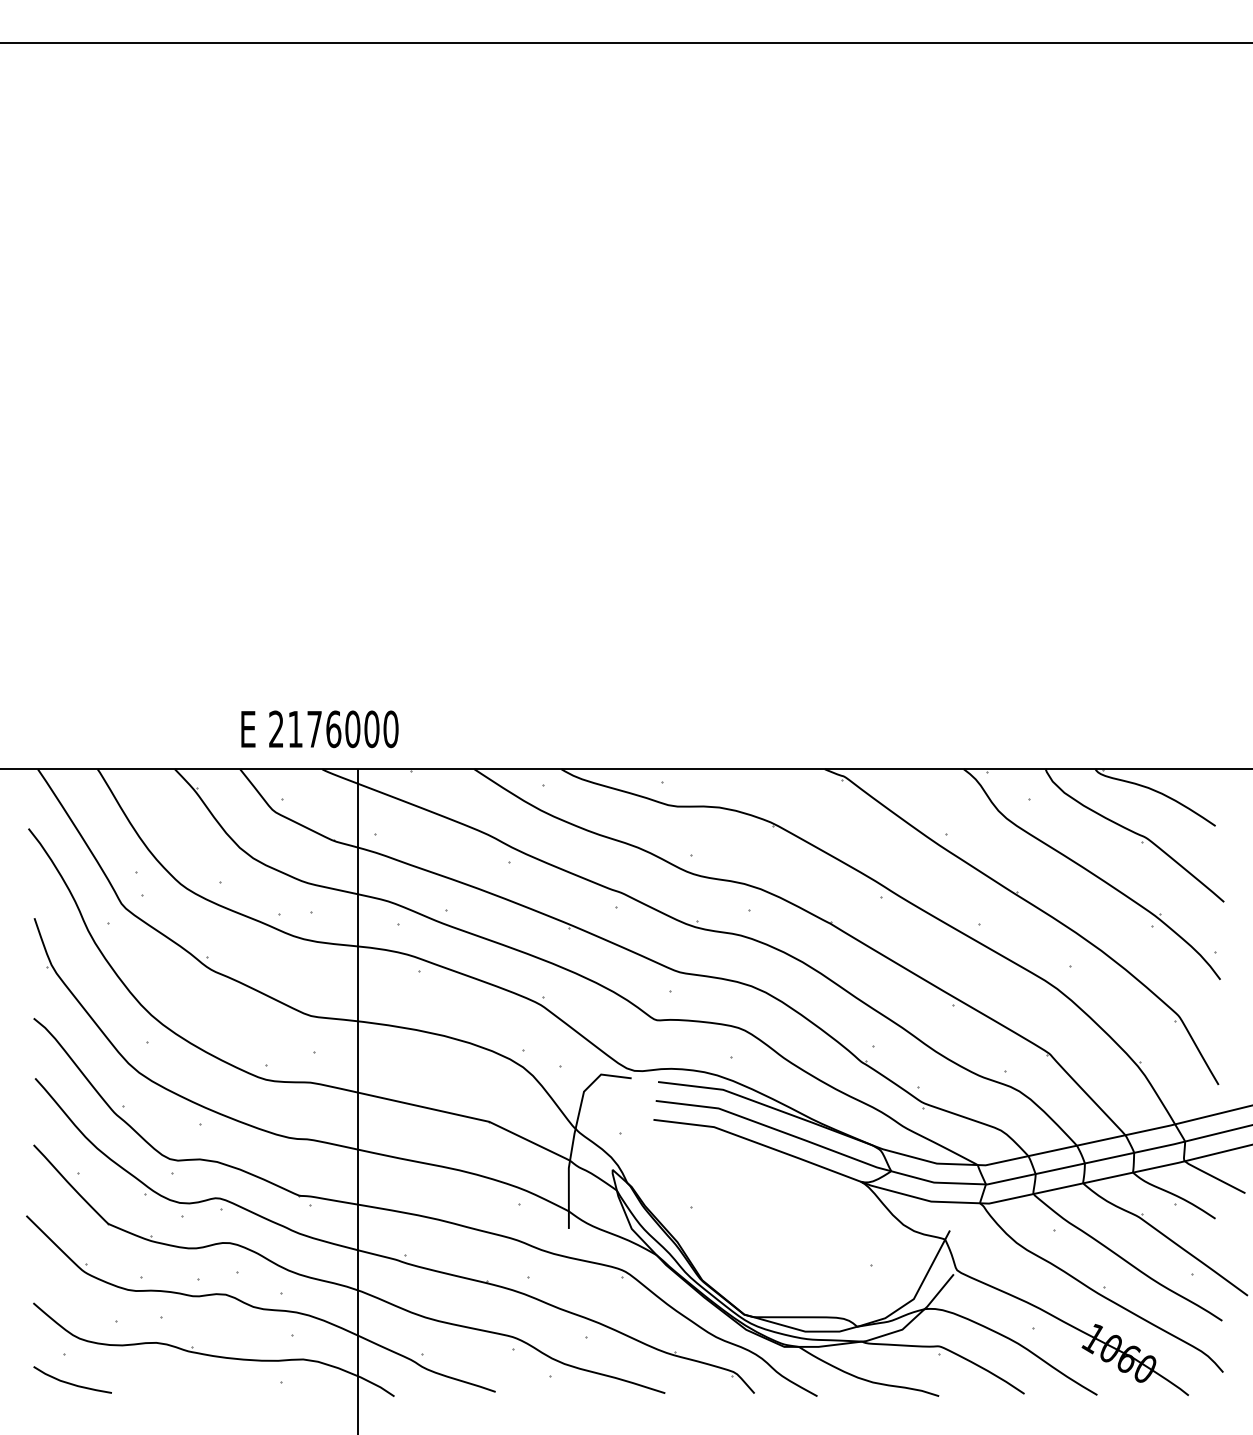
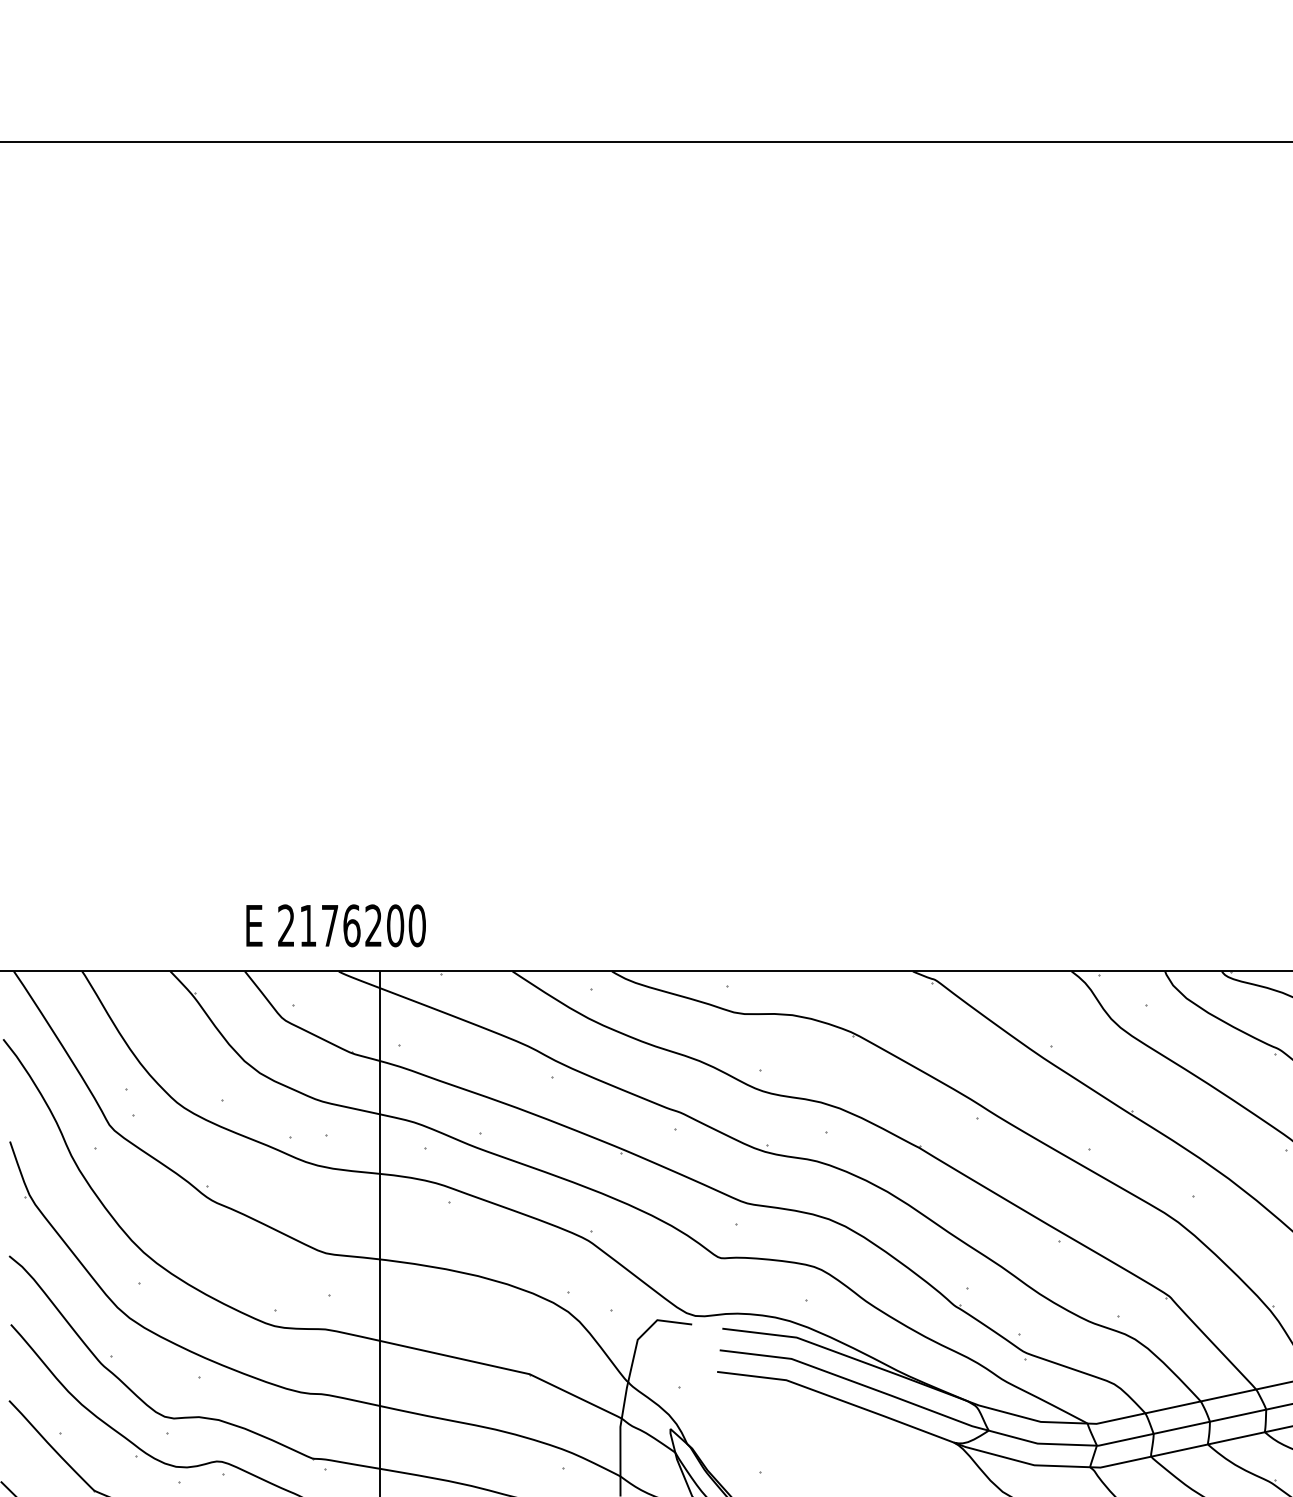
text: (352, 729) -> (373, 926), 2176000 -> 2176200

